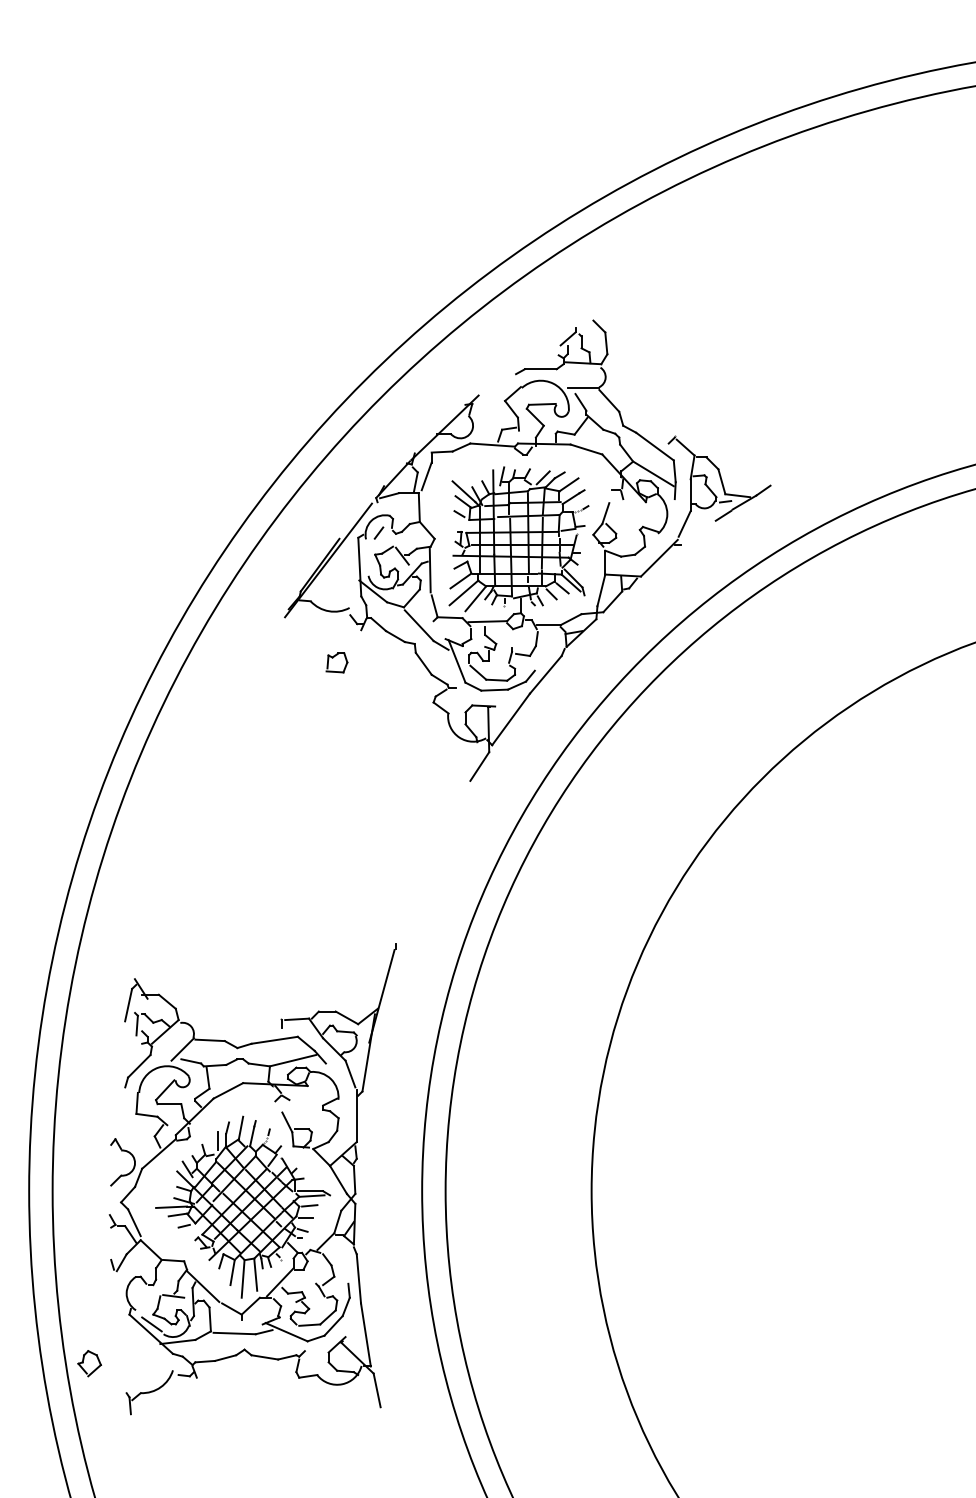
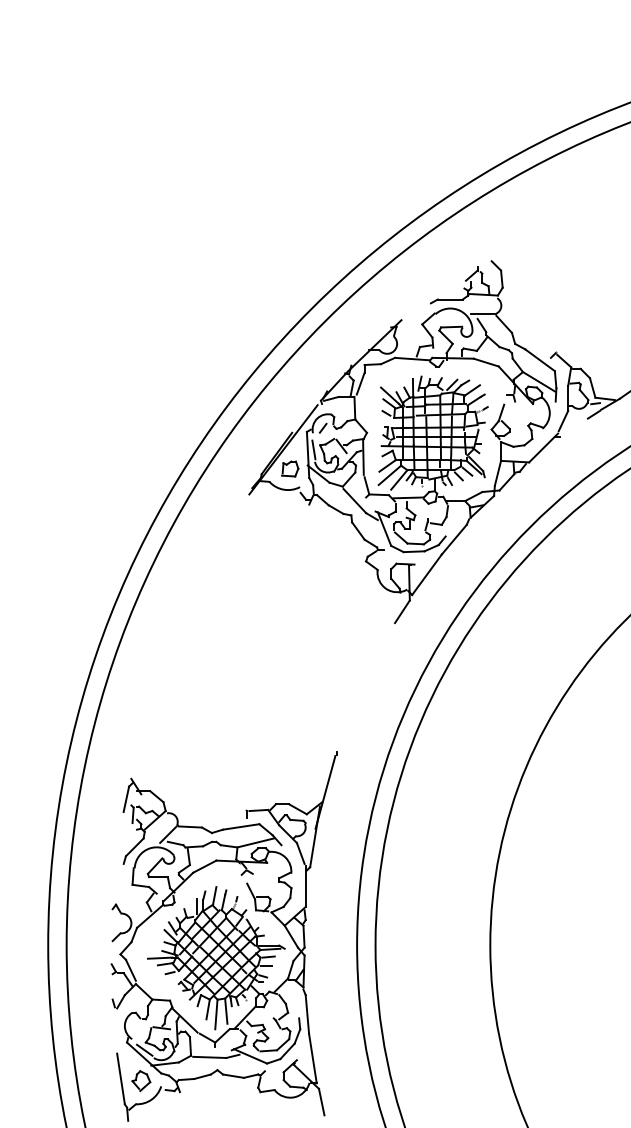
line: (367, 560) -> (314, 449), added
part: (336, 662) -> (289, 468), moved
line: (121, 1360) -> (120, 1078), added
part: (89, 1363) -> (141, 1080), moved

